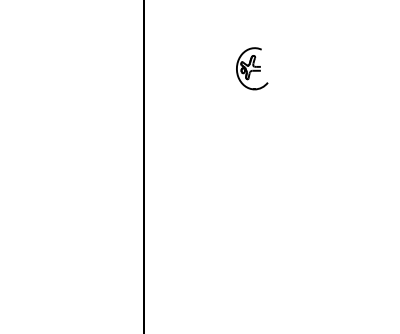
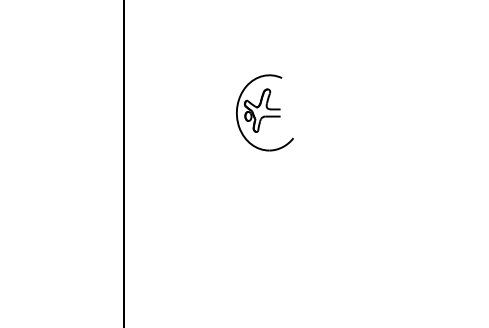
part: (252, 68) -> (265, 112), size x1.4

